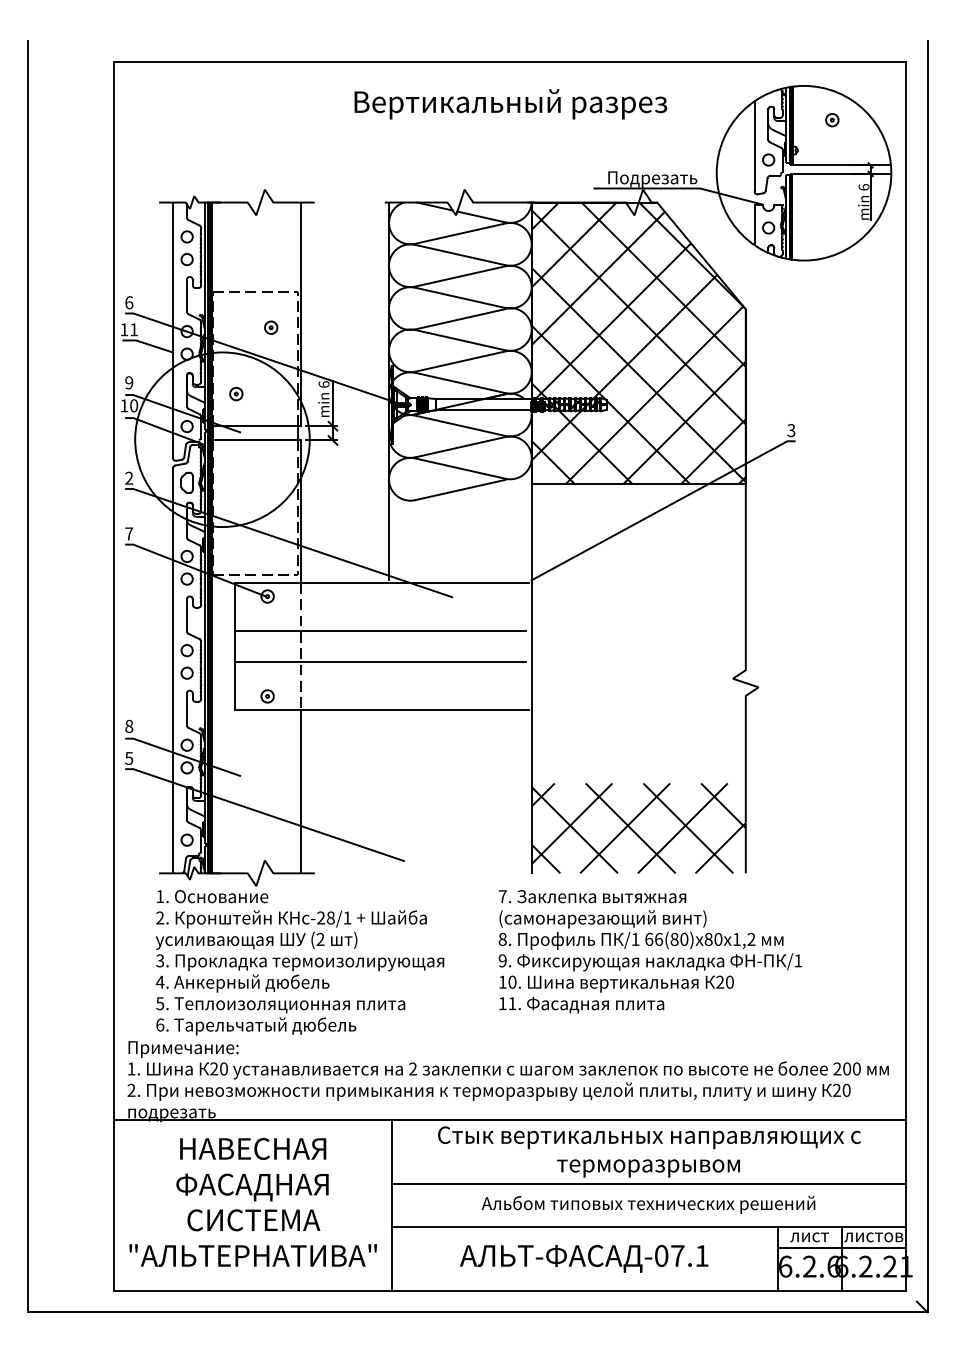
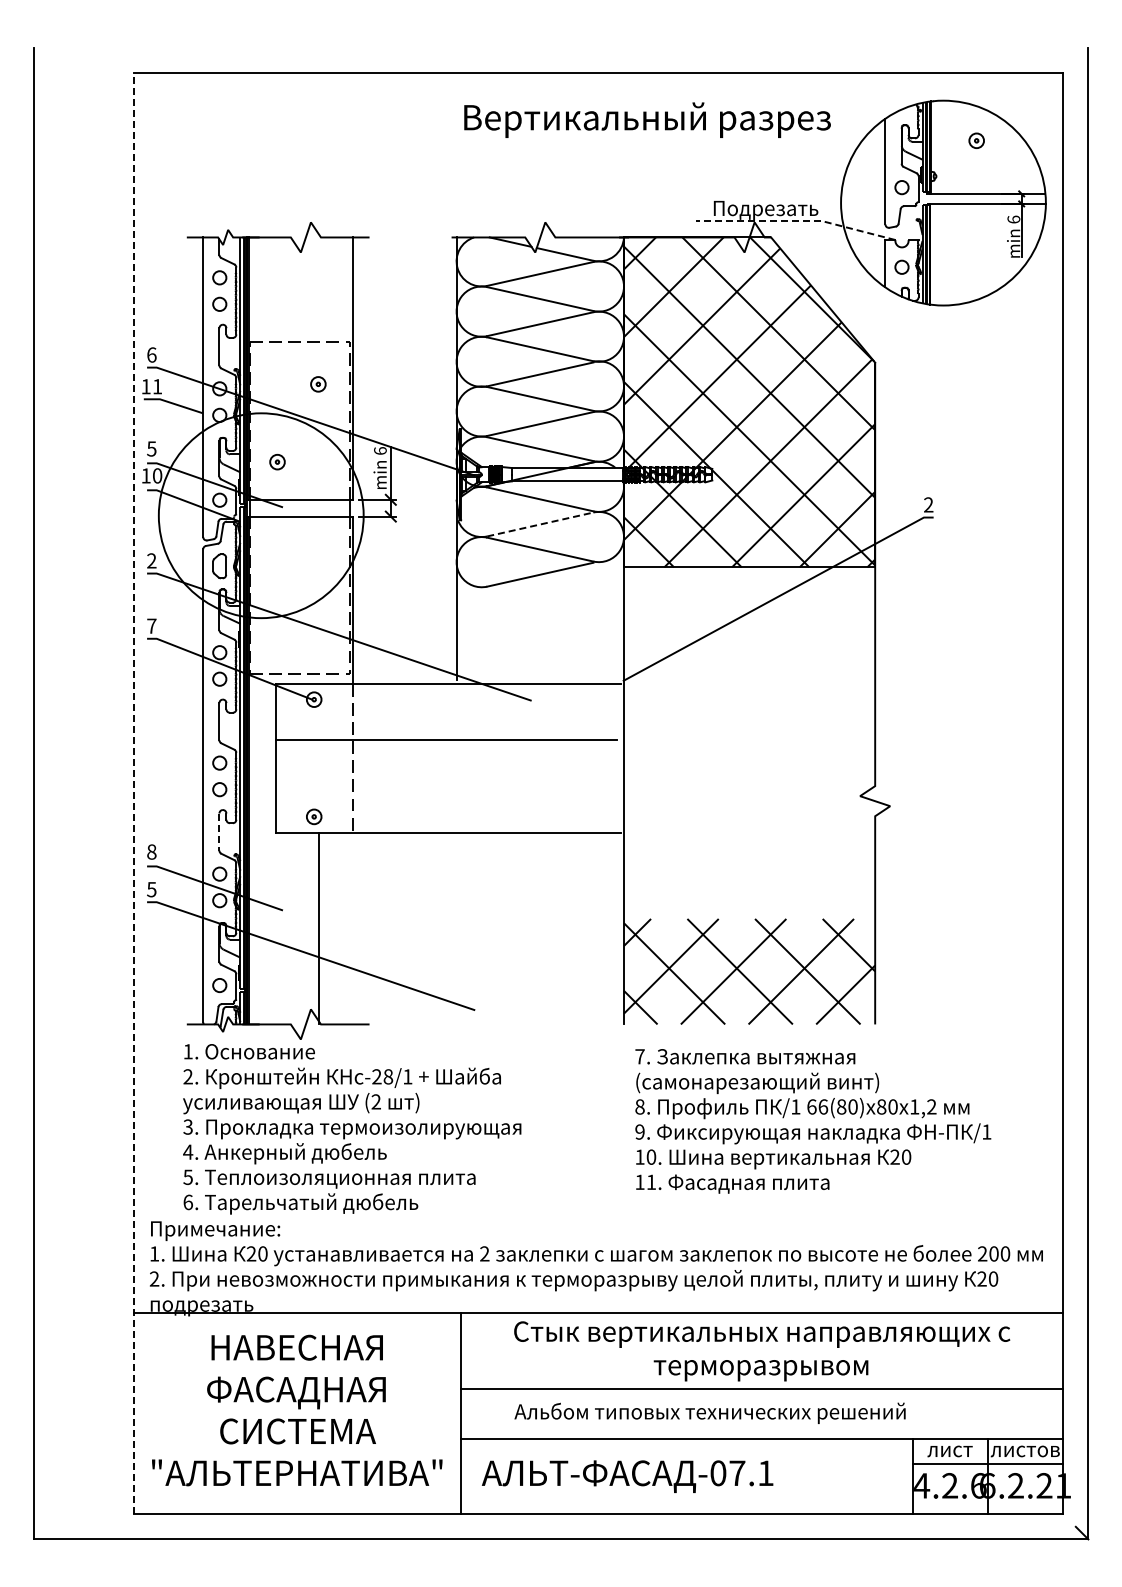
text: (510, 103) -> (647, 119), moved
line: (679, 188) -> (797, 220), solid -> dashed
text: (128, 382) -> (151, 448), 9 -> 5
text: (791, 430) -> (928, 504), 3 -> 2
line: (460, 447) -> (540, 524), solid -> dashed
line: (380, 662) -> (446, 776), removed
line: (114, 676) -> (134, 793), solid -> dashed
line: (186, 709) -> (219, 832), solid -> dashed
line: (300, 791) -> (318, 928), moved
text: (650, 951) -> (813, 1121), moved
text: (648, 1204) -> (709, 1412), moved
text: (584, 1258) -> (627, 1476), moved
text: (786, 1266) -> (922, 1485), 6.2.6 -> 4.2.6

